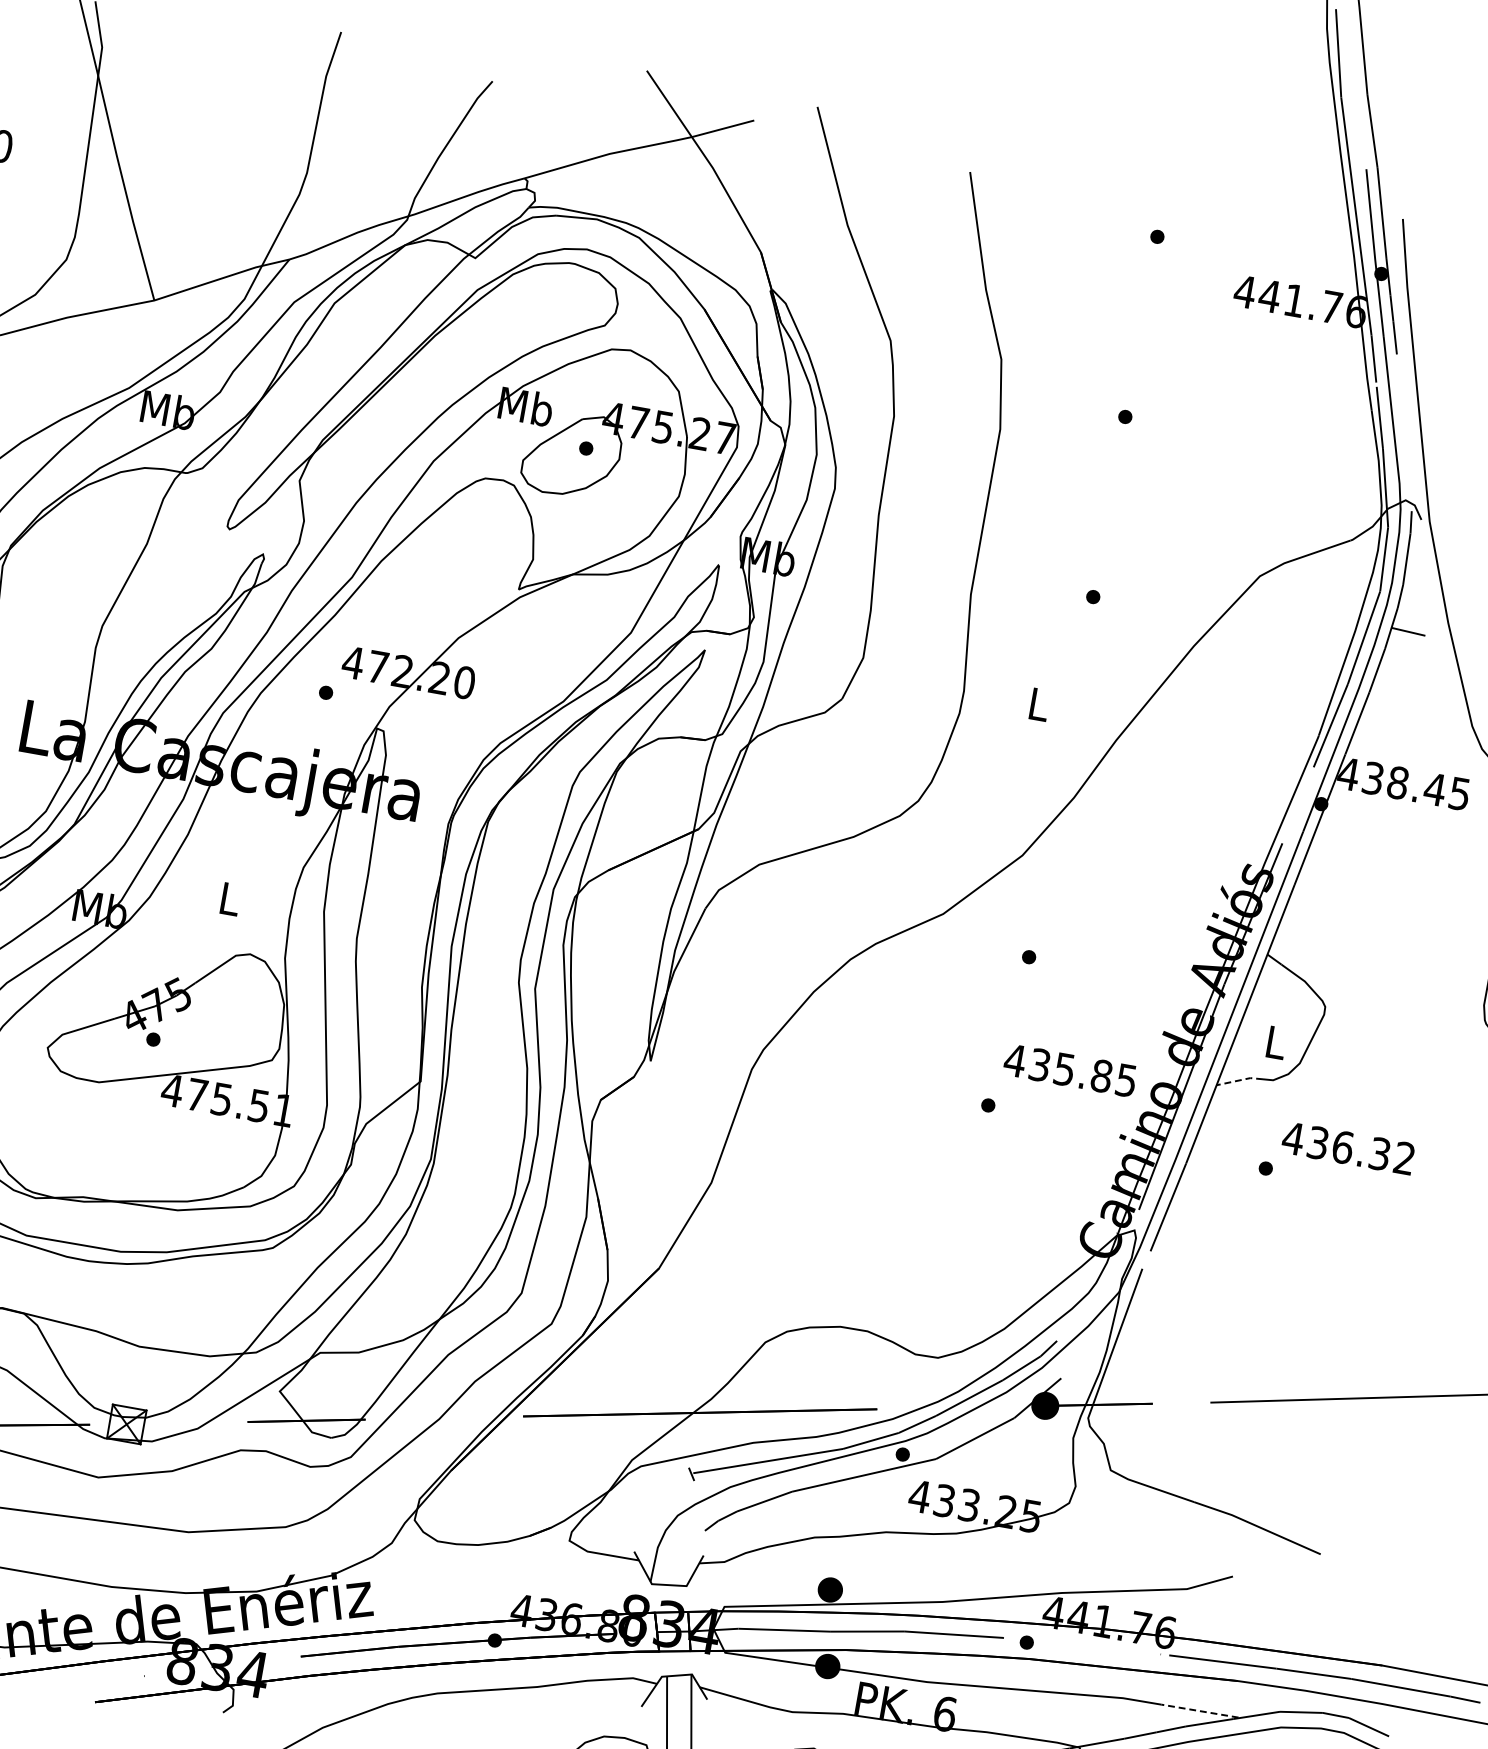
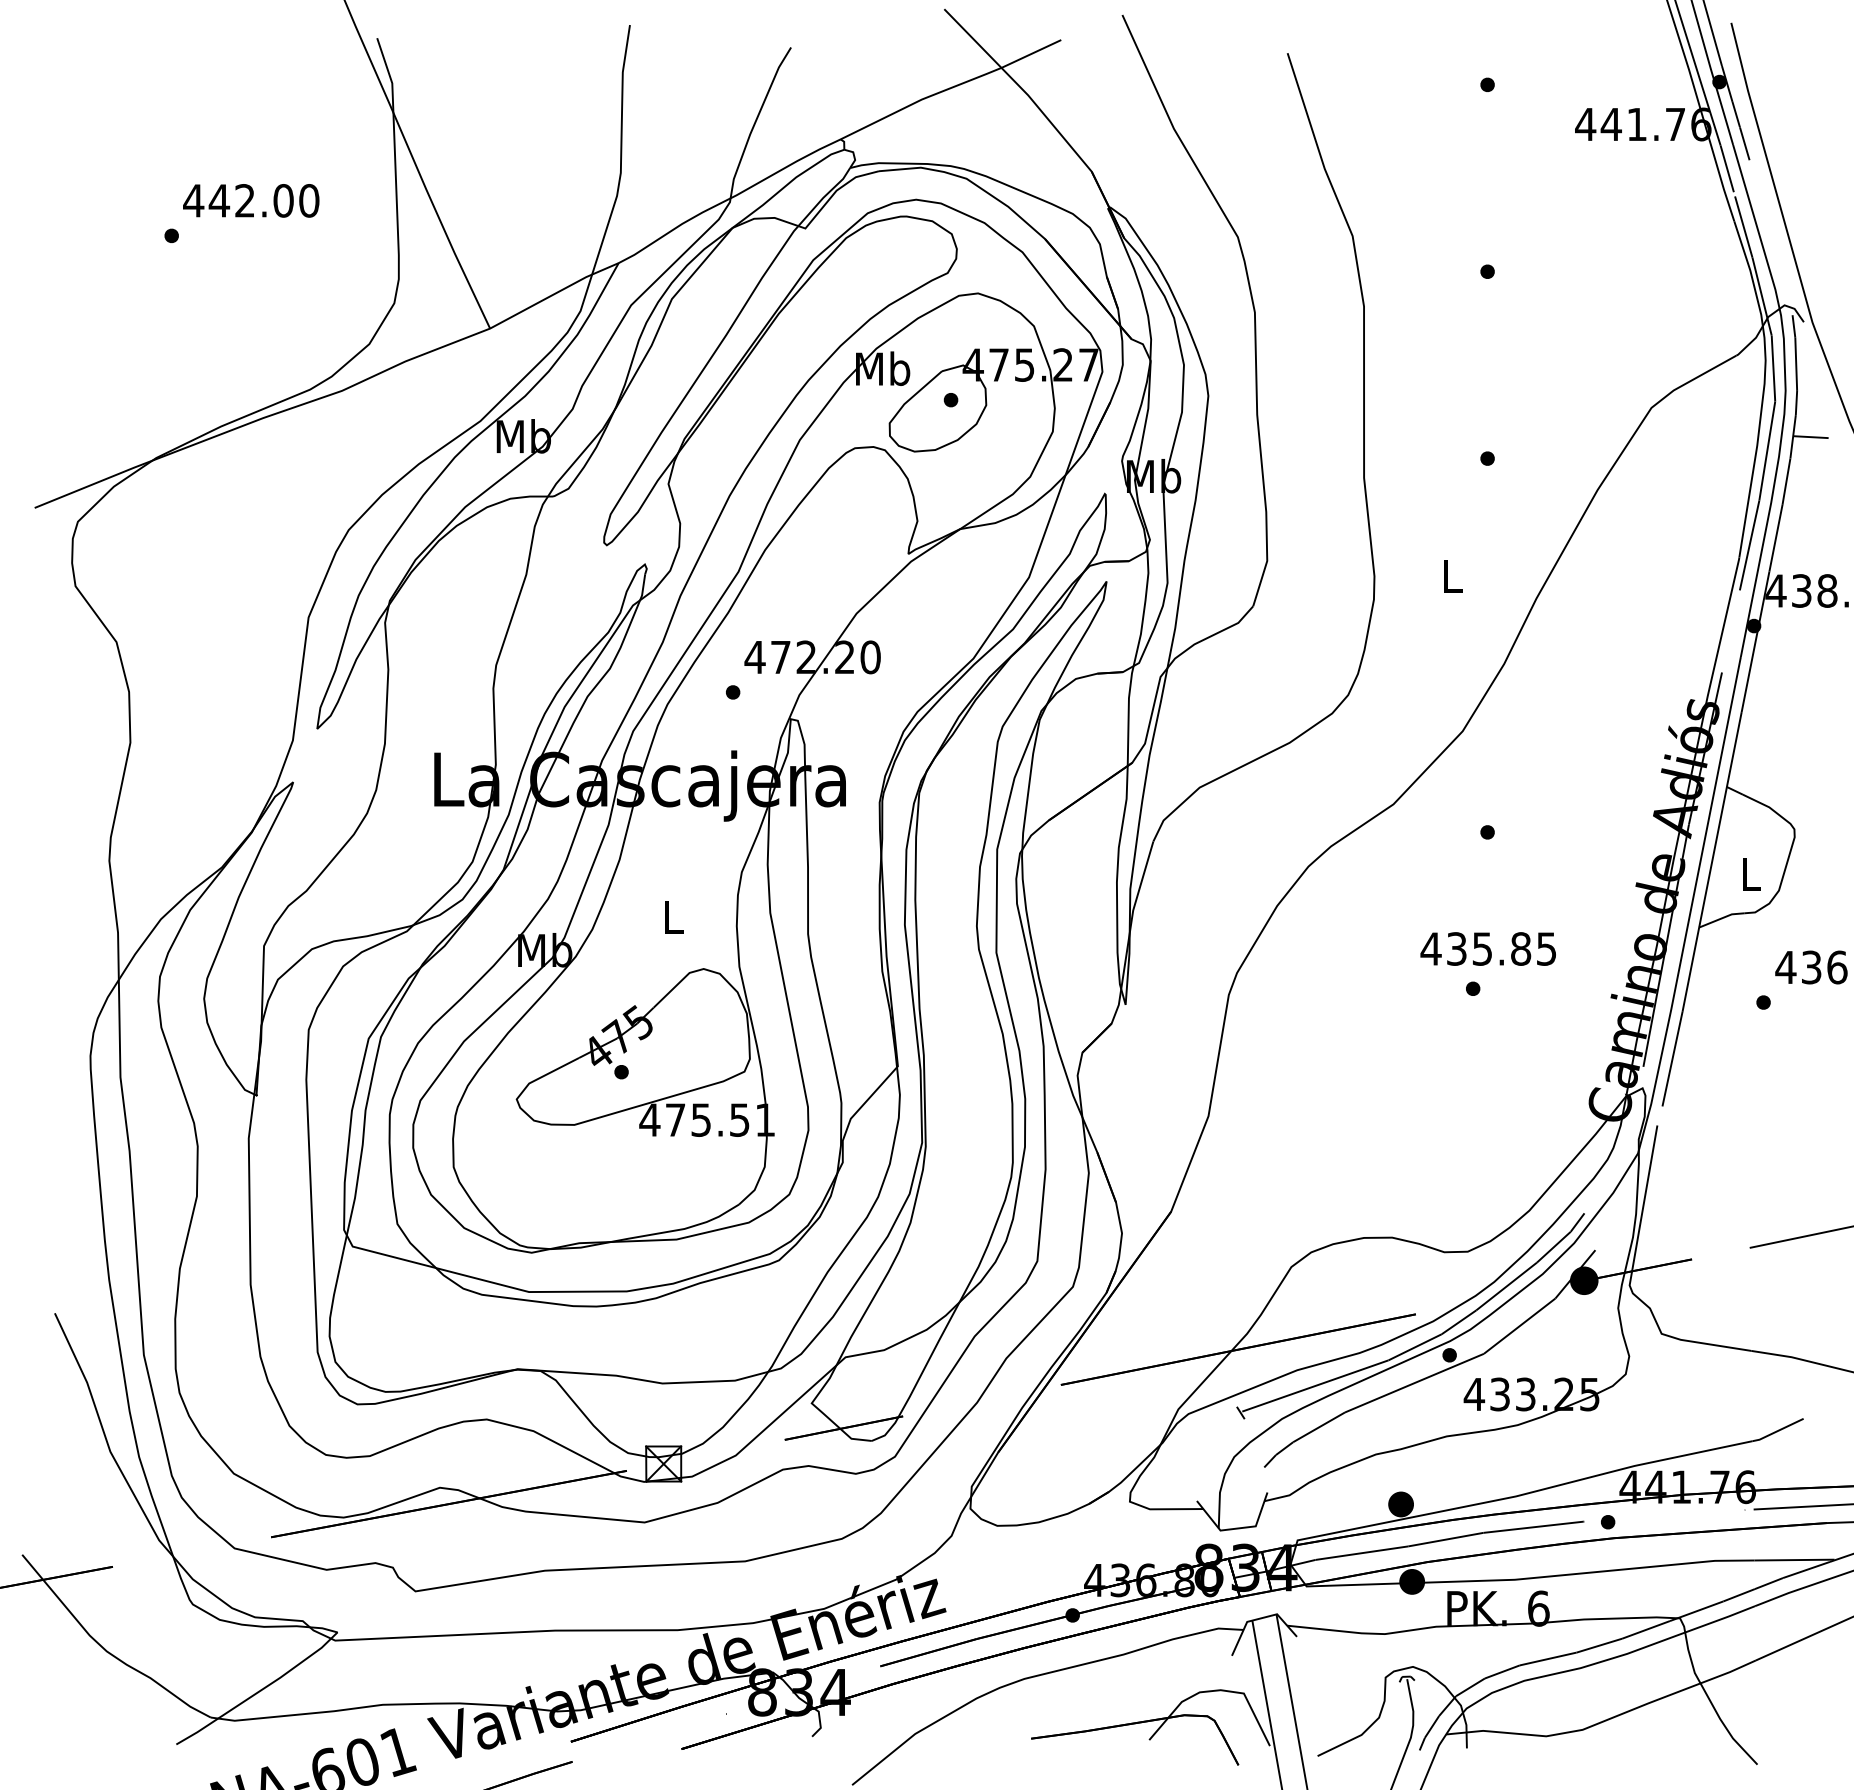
text: (1069, 1069) -> (1487, 948), moved
line: (1239, 1080) -> (1721, 918), dashed -> solid
line: (1198, 1711) -> (1793, 1560), dashed -> solid

